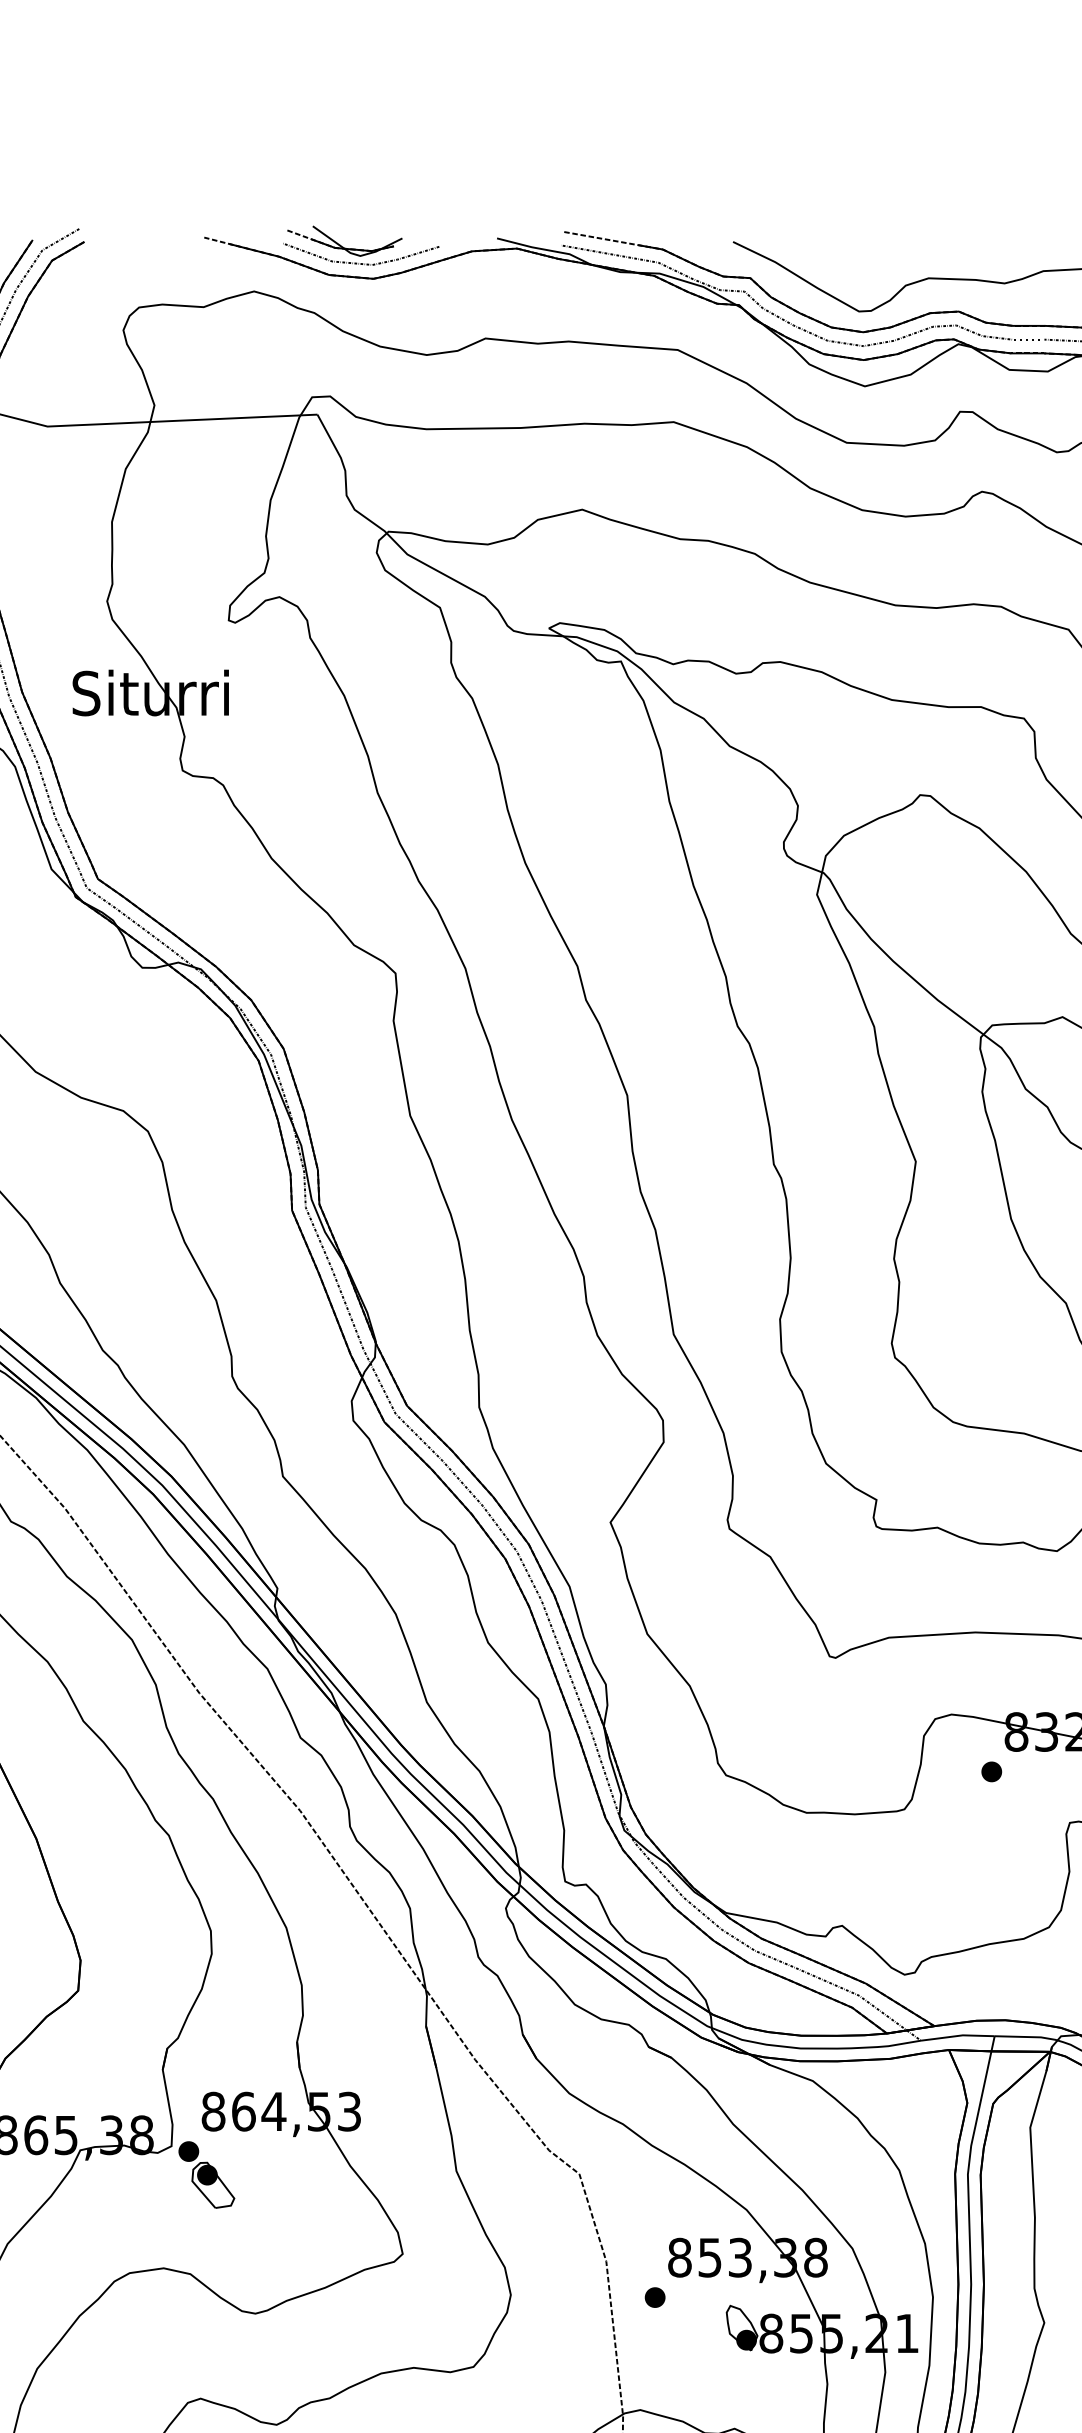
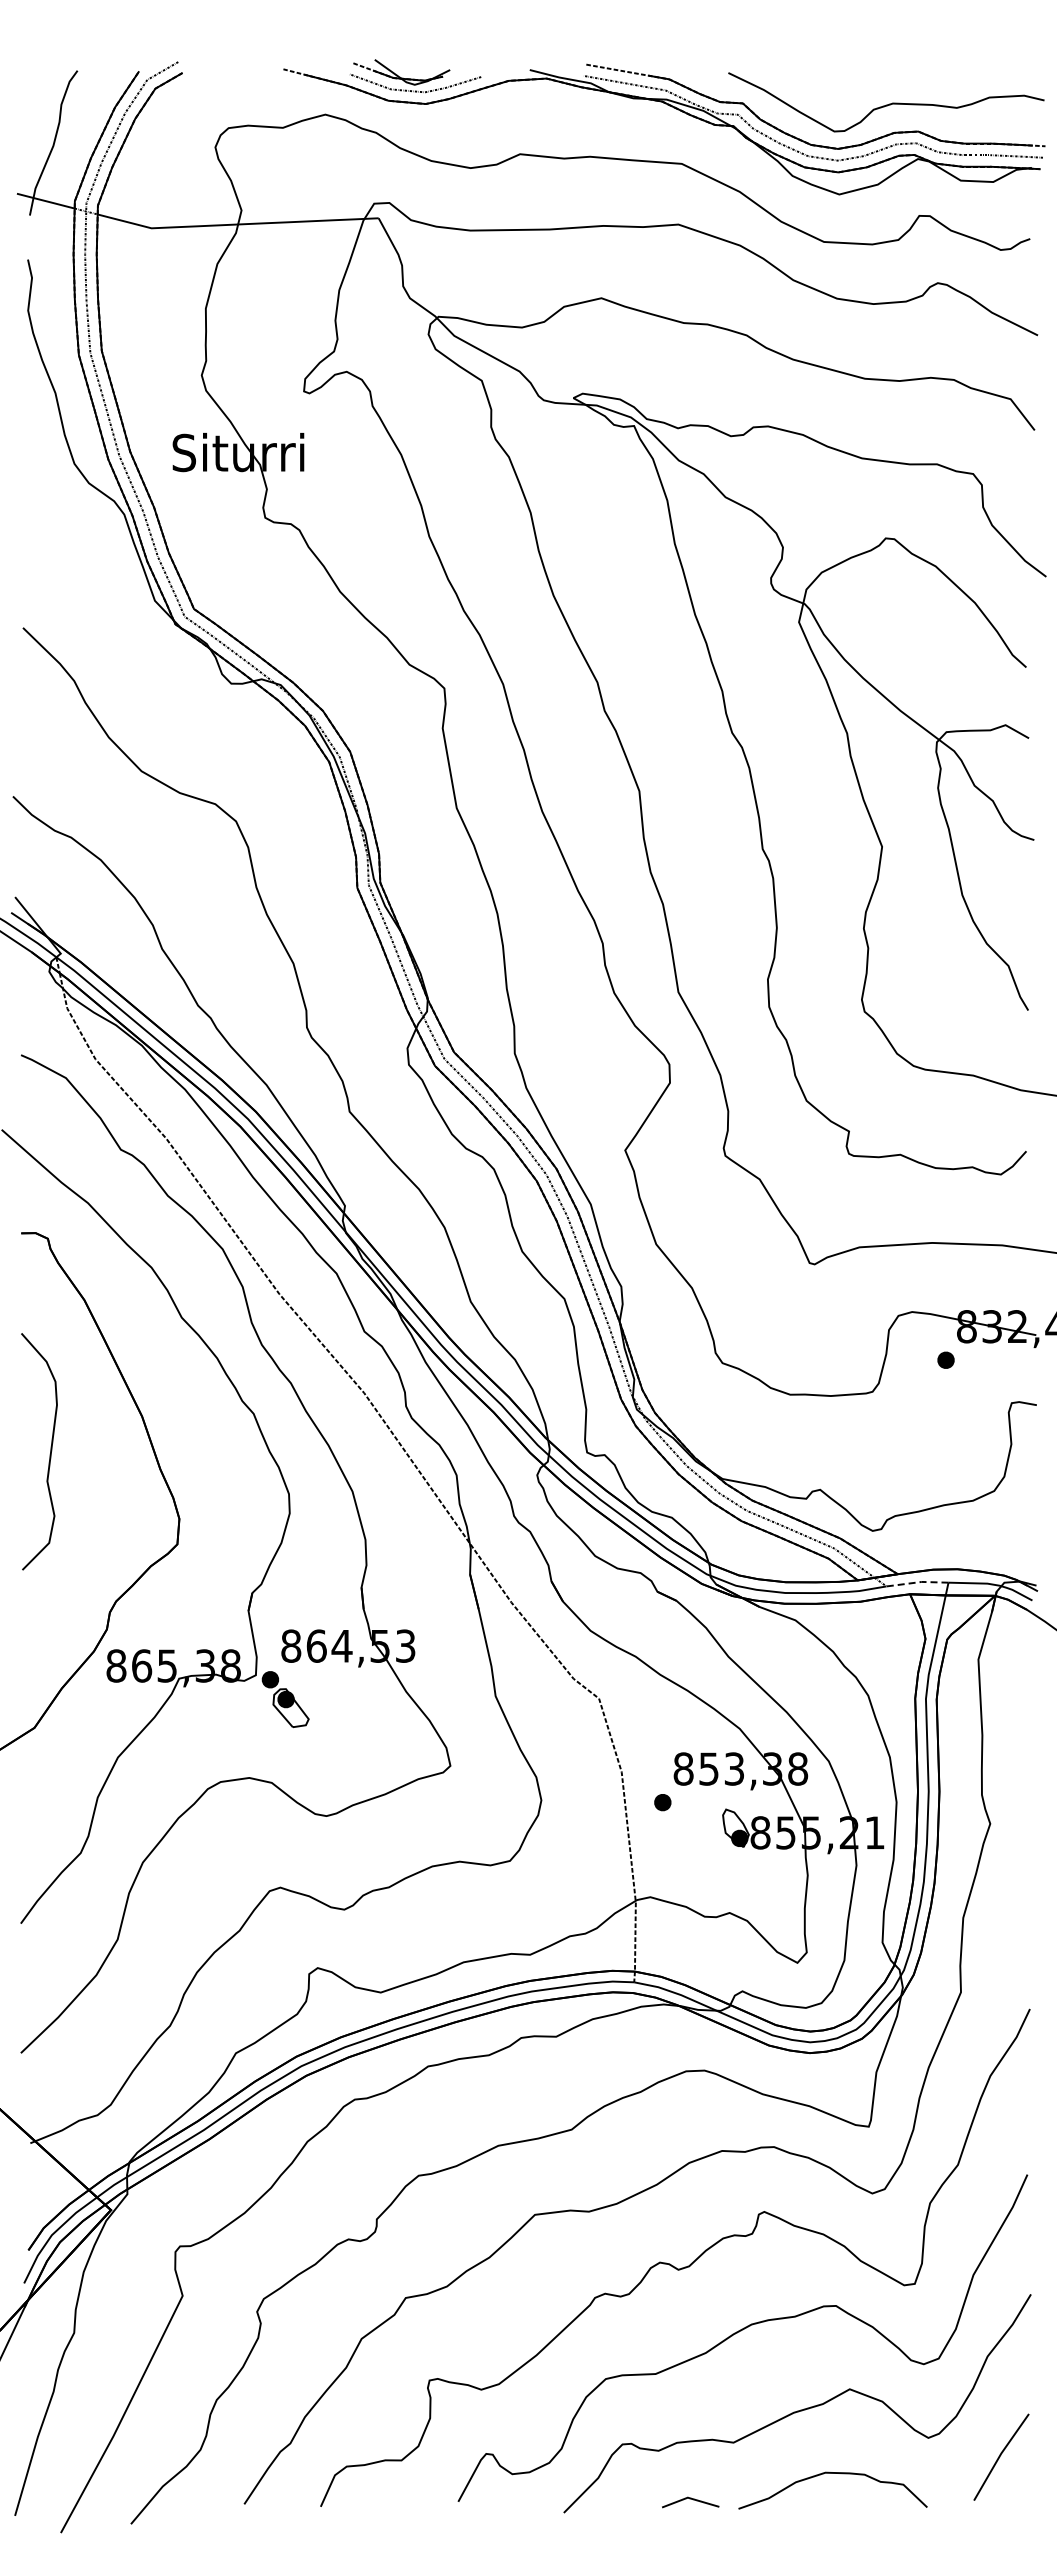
line: (956, 2036) -> (916, 1582), solid -> dashed

